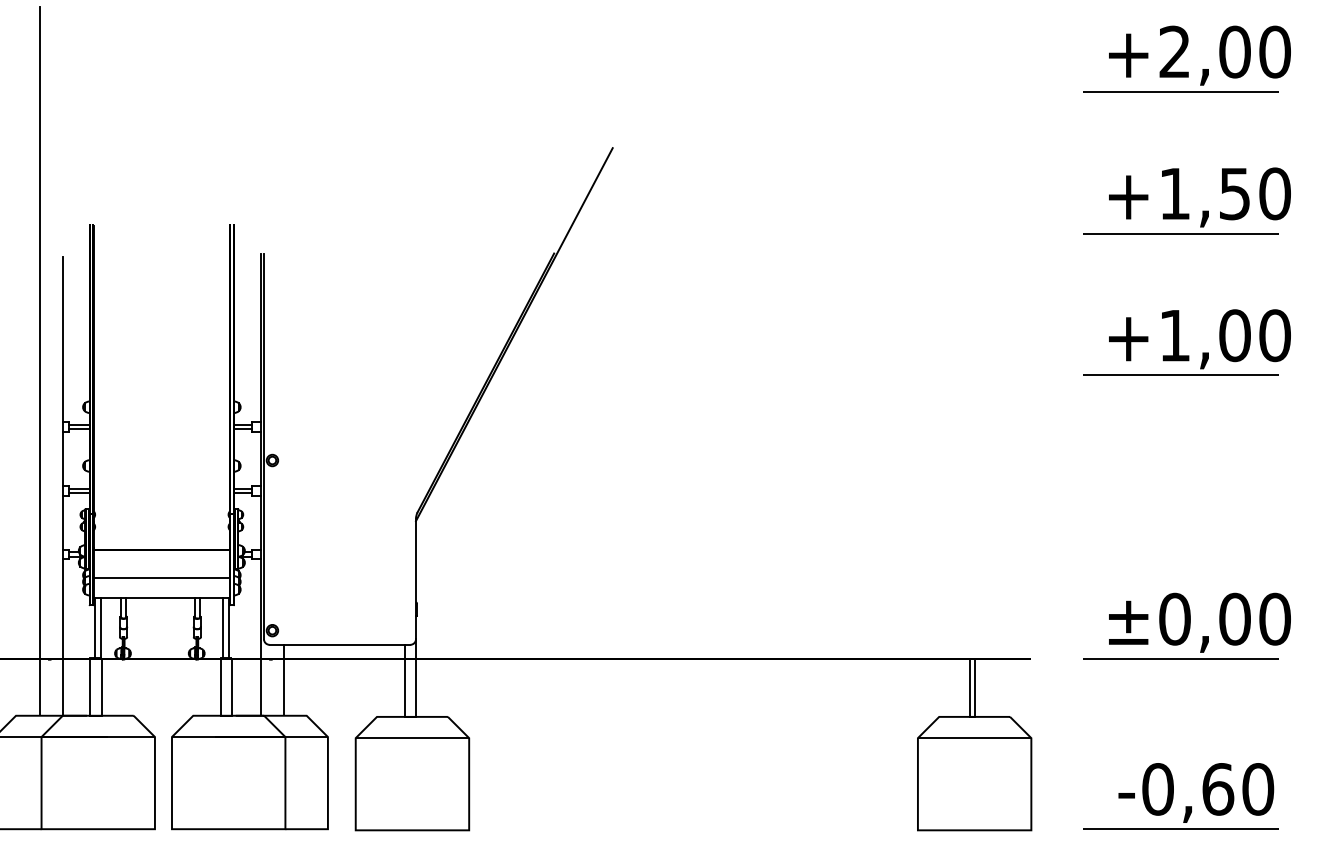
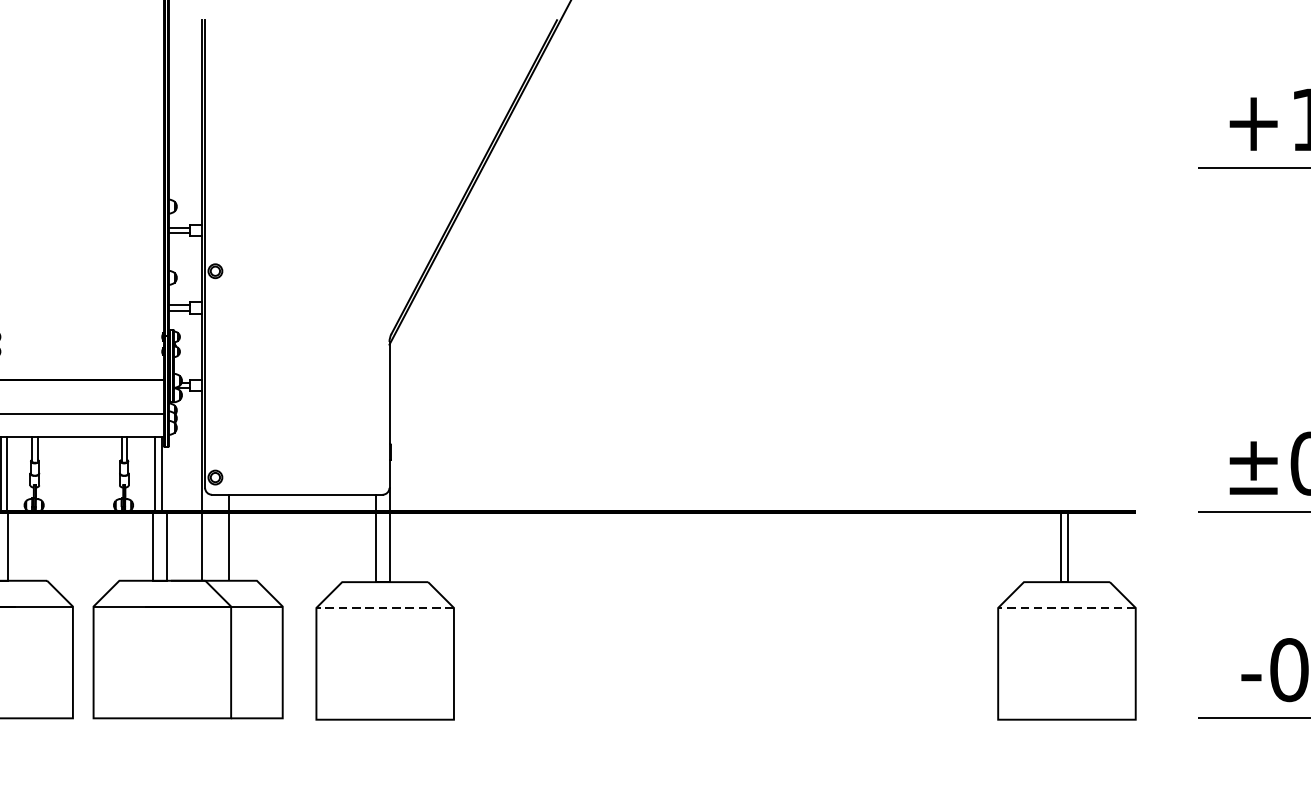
line: (412, 738) -> (385, 608), solid -> dashed
line: (974, 738) -> (1066, 608), solid -> dashed

